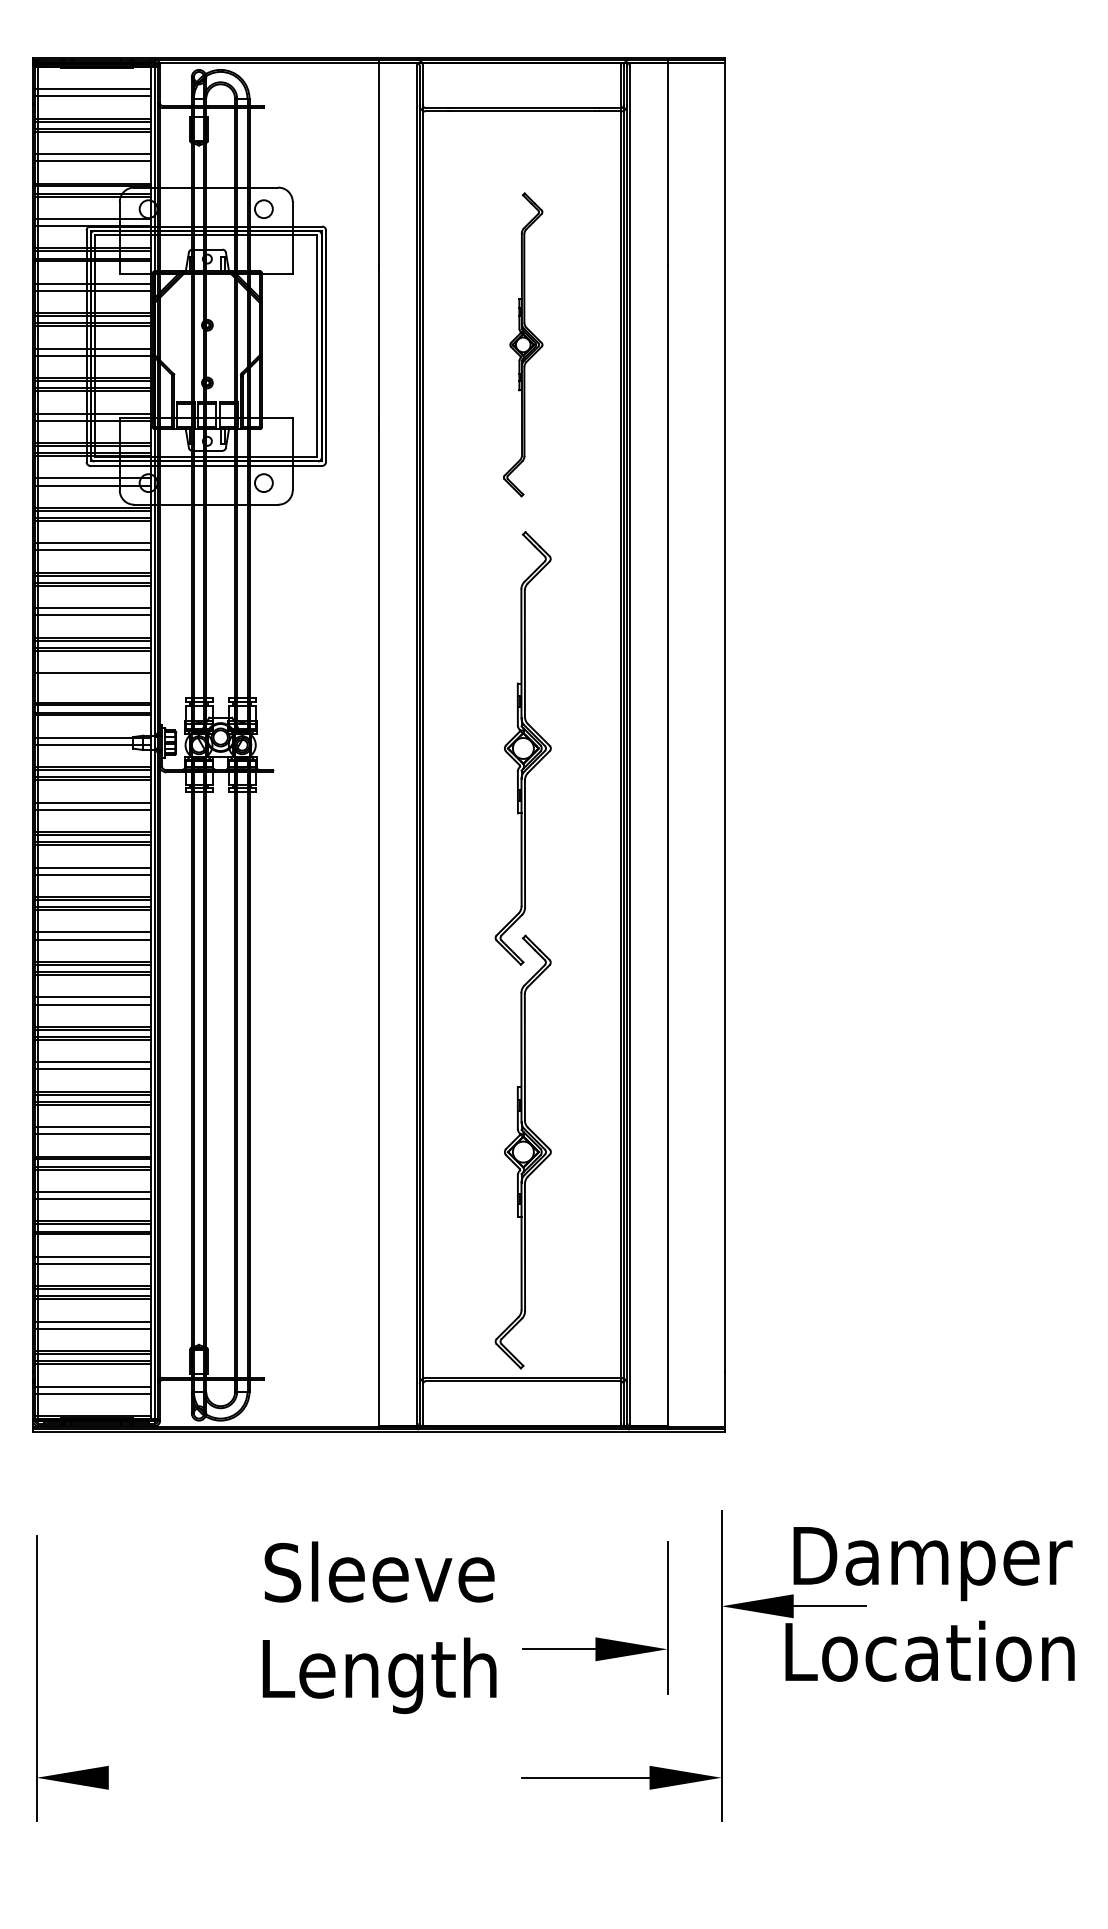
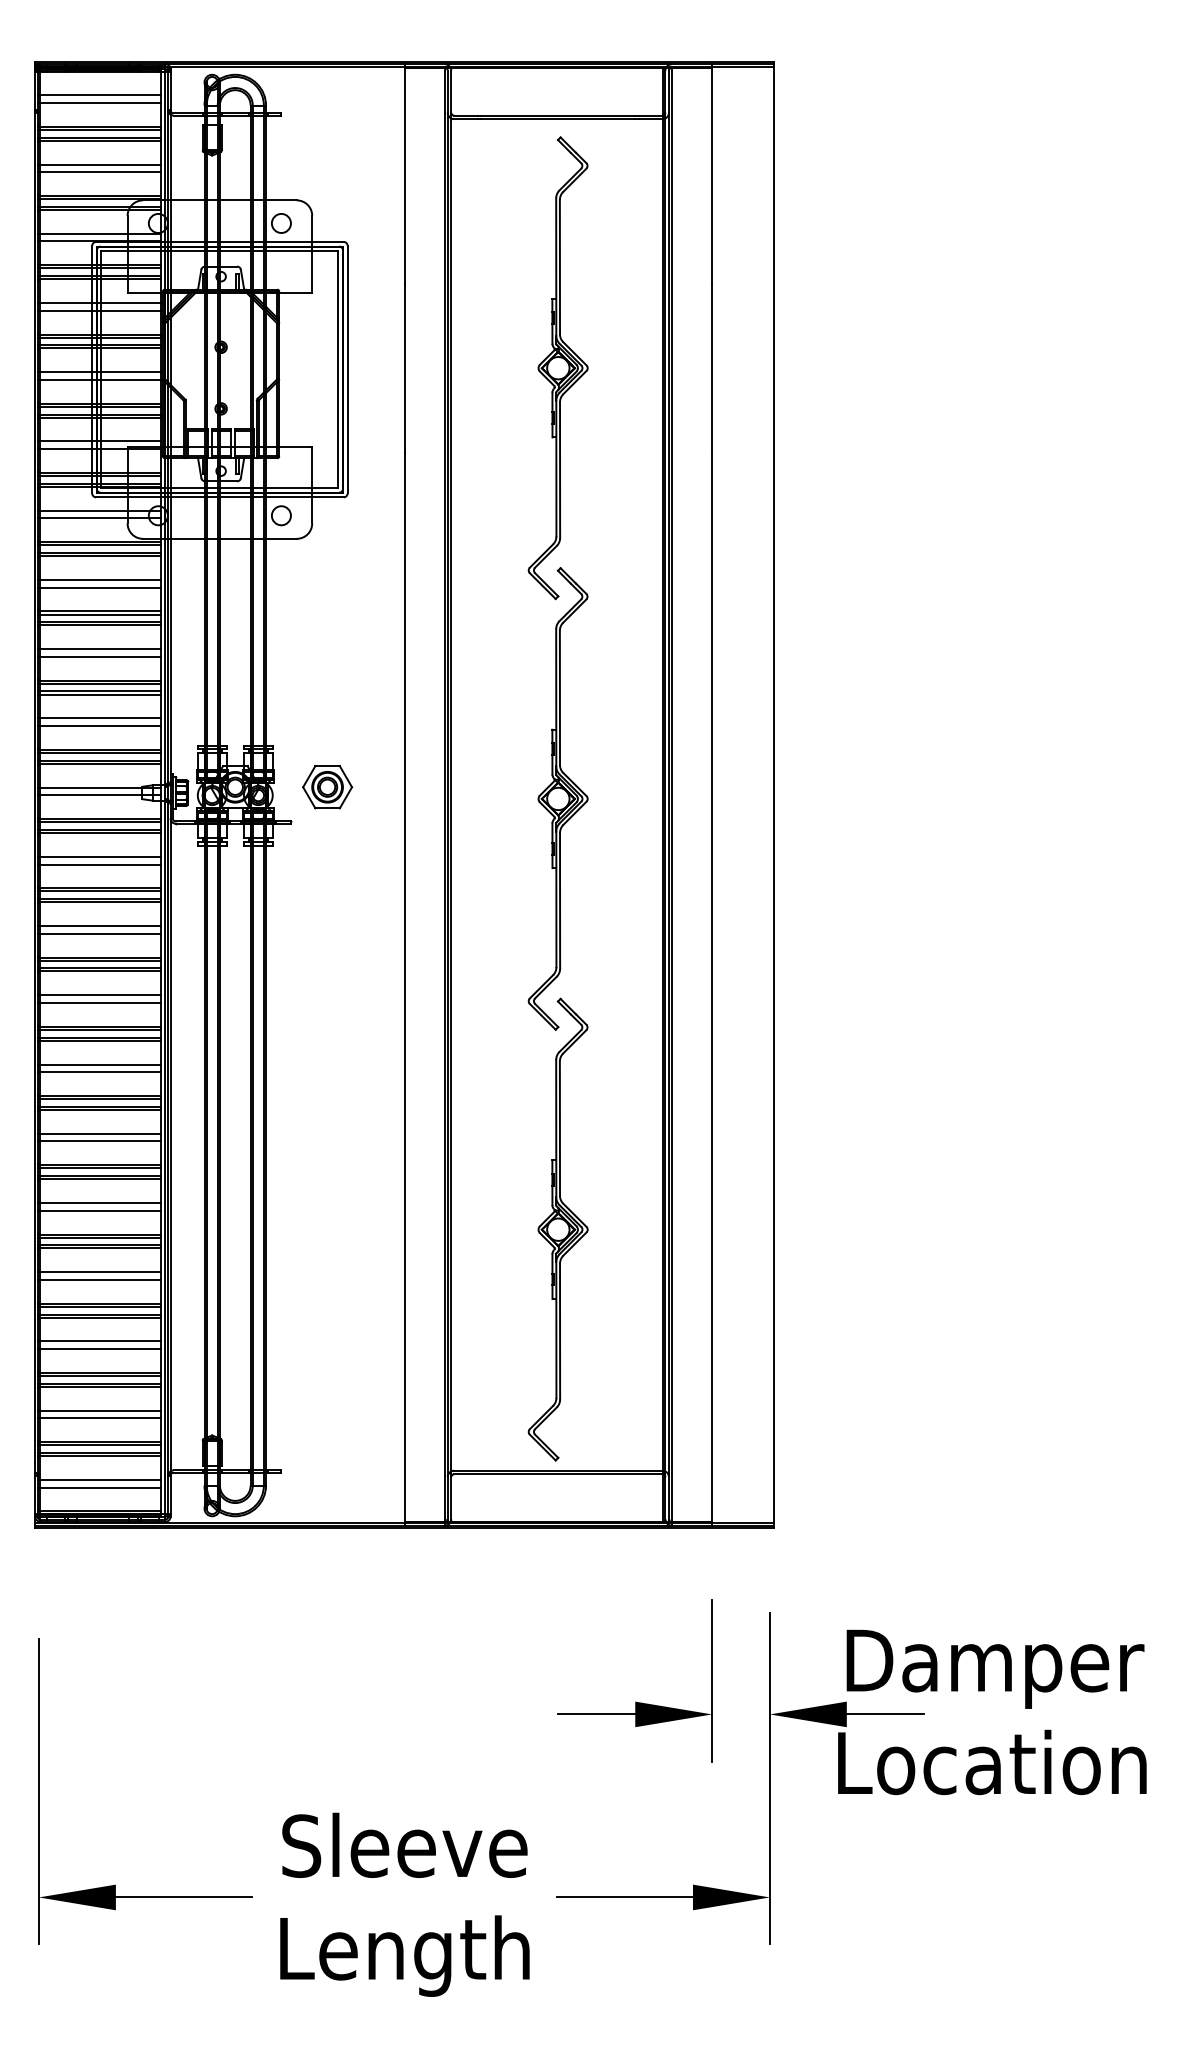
part: (522, 344) -> (557, 367), size x1.43
line: (92, 680) -> (98, 726), added
part: (307, 737) -> (327, 787), added
text: (379, 1627) -> (404, 1904), moved
part: (595, 1637) -> (635, 1701), moved
line: (172, 1777) -> (183, 1897), added

